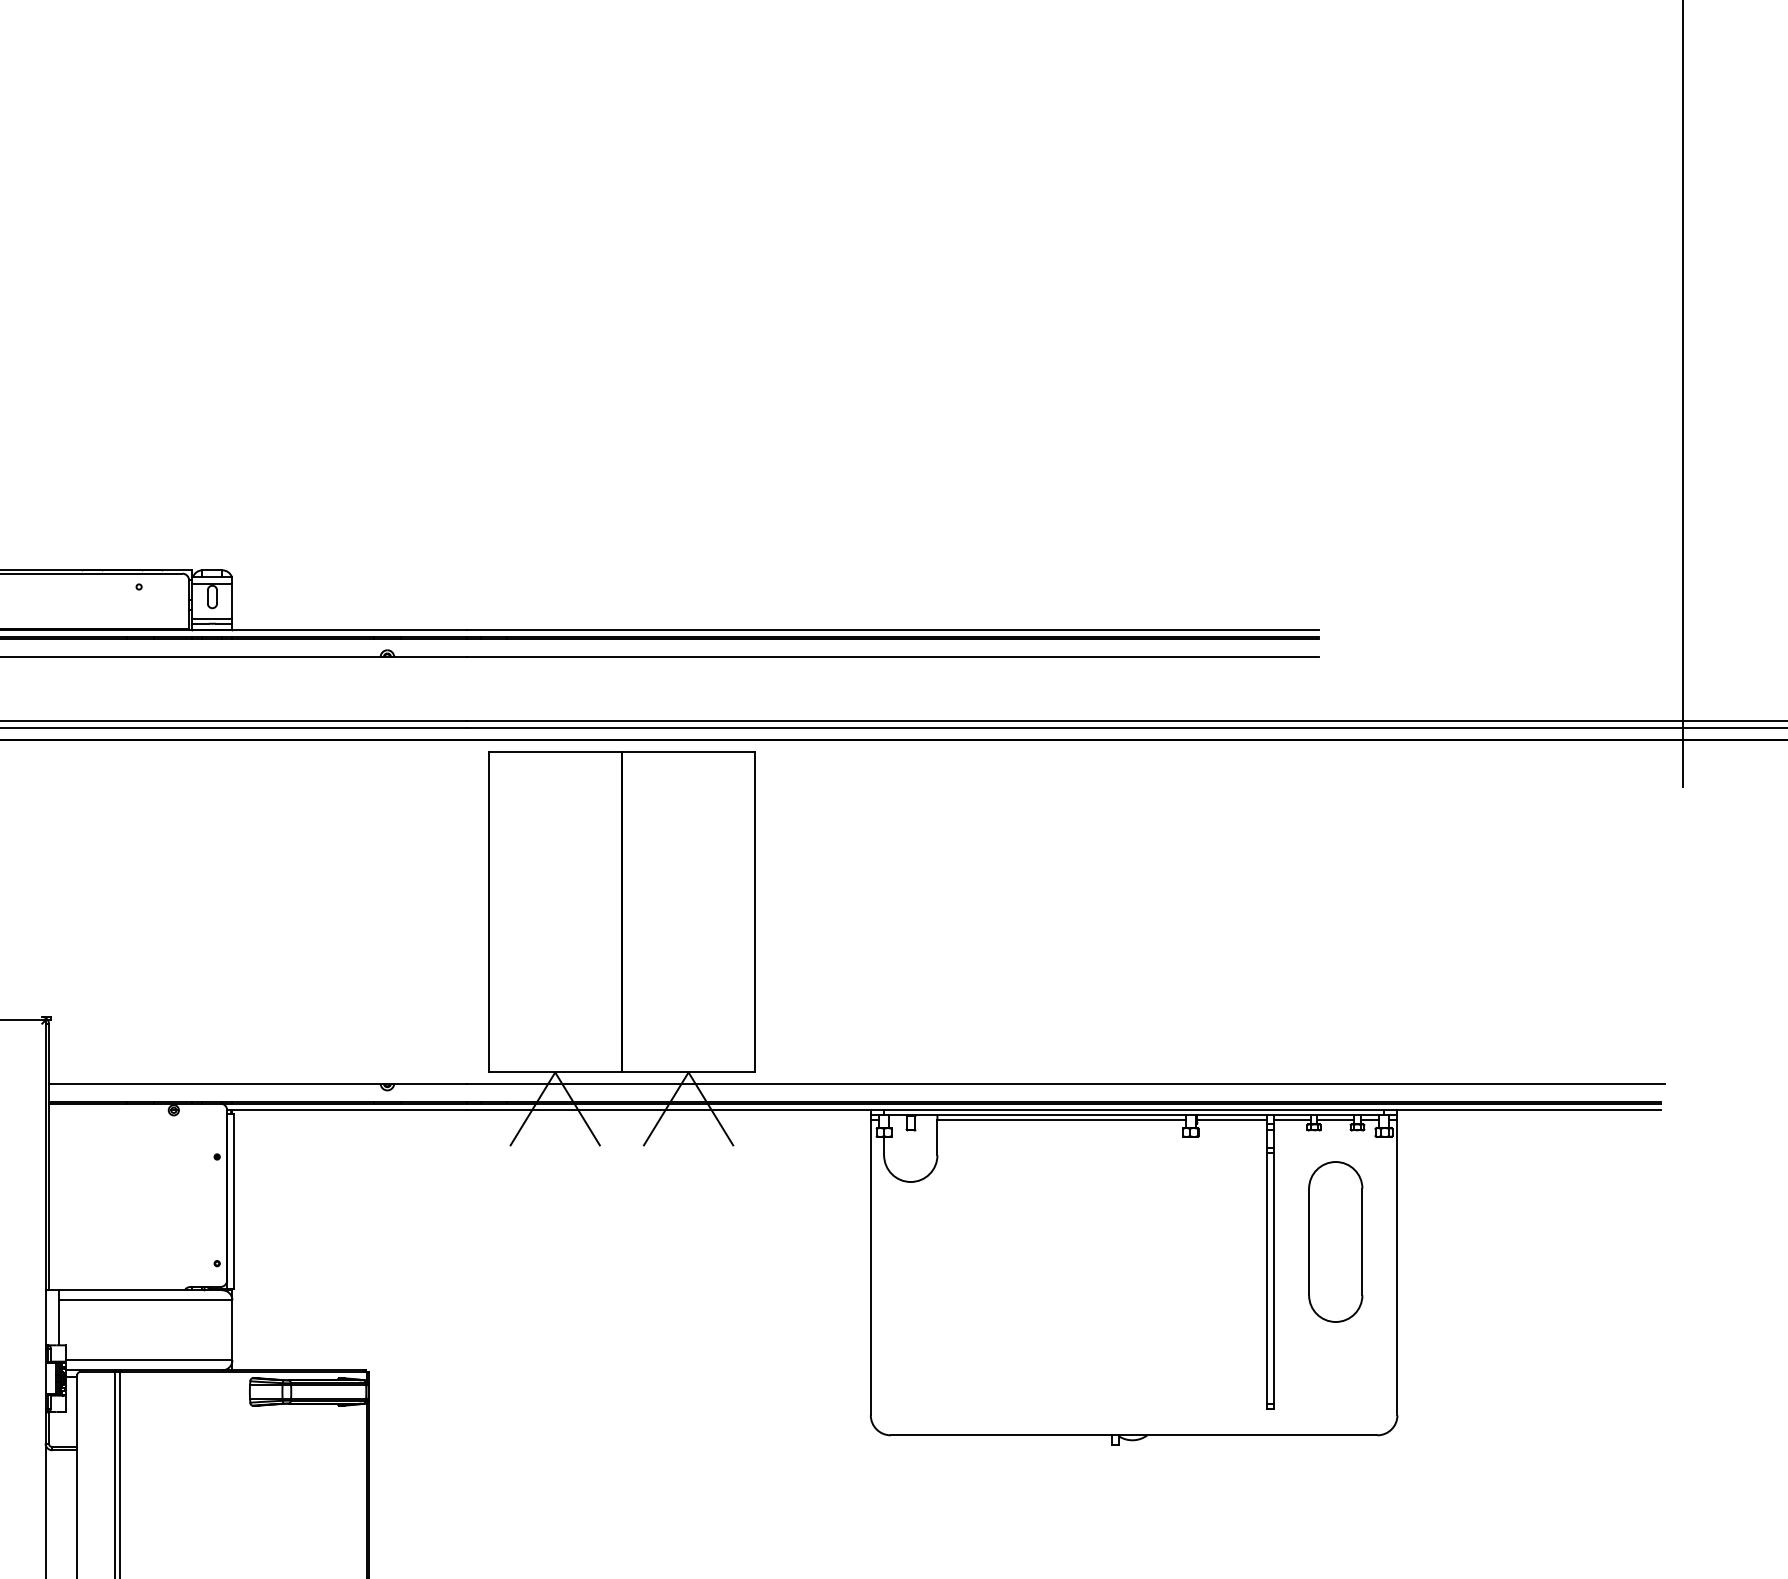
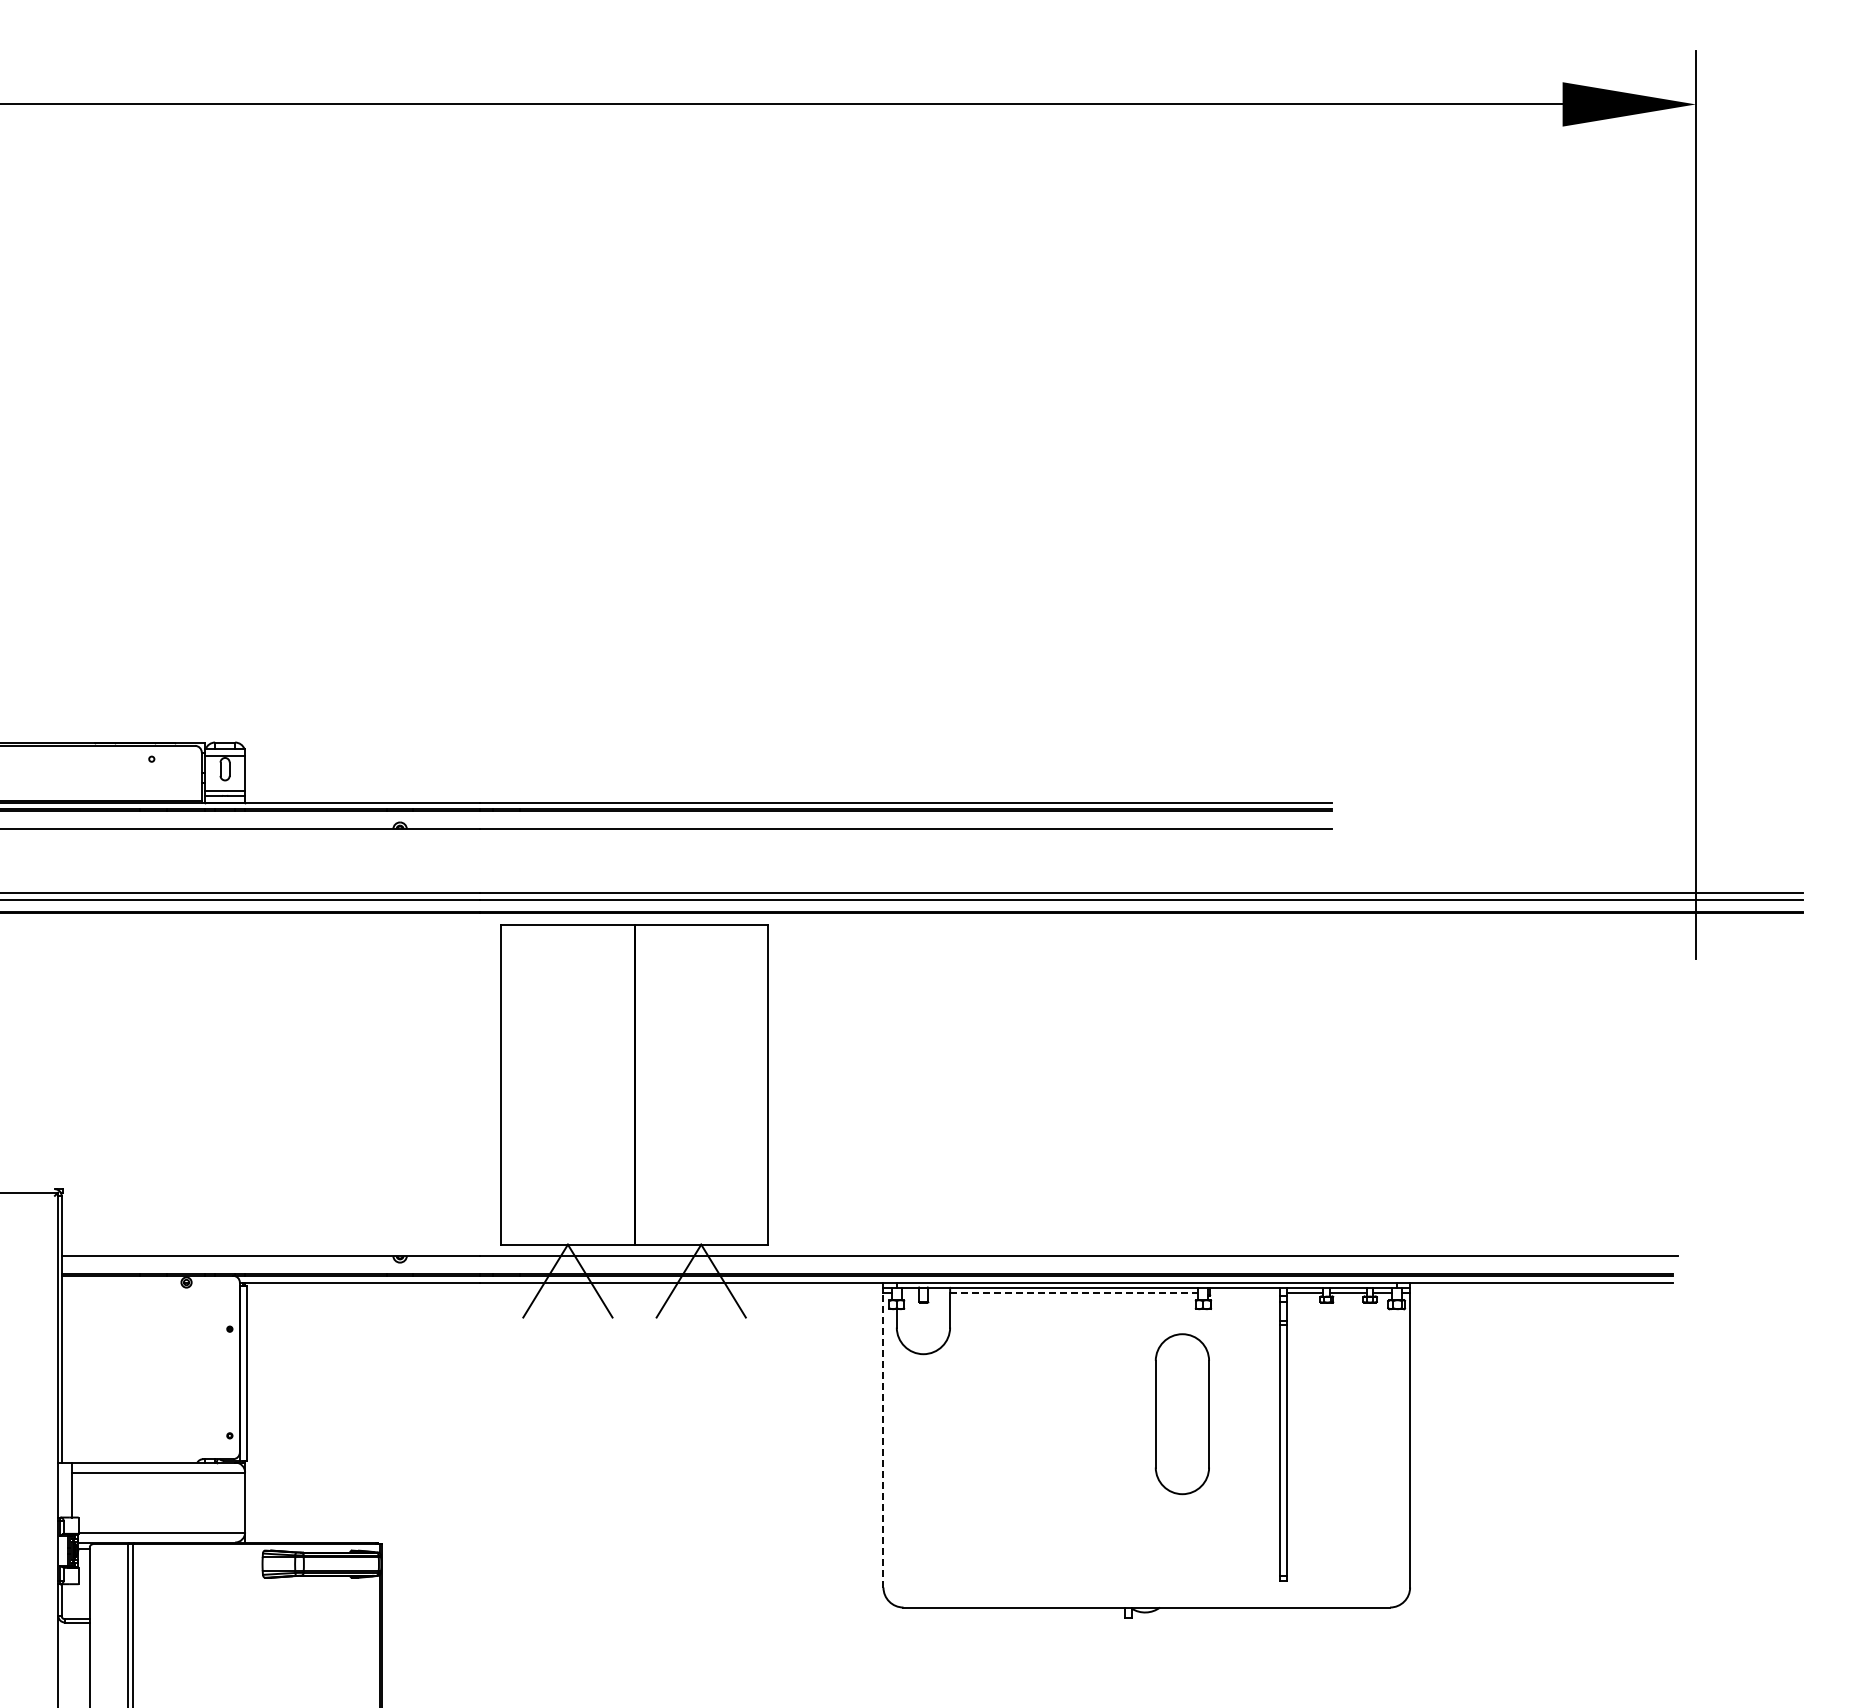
line: (1061, 1120) -> (1074, 1292), solid -> dashed
line: (1232, 1120) -> (1245, 1292), removed
part: (1334, 1242) -> (1181, 1414), moved
line: (870, 1267) -> (883, 1439), solid -> dashed

